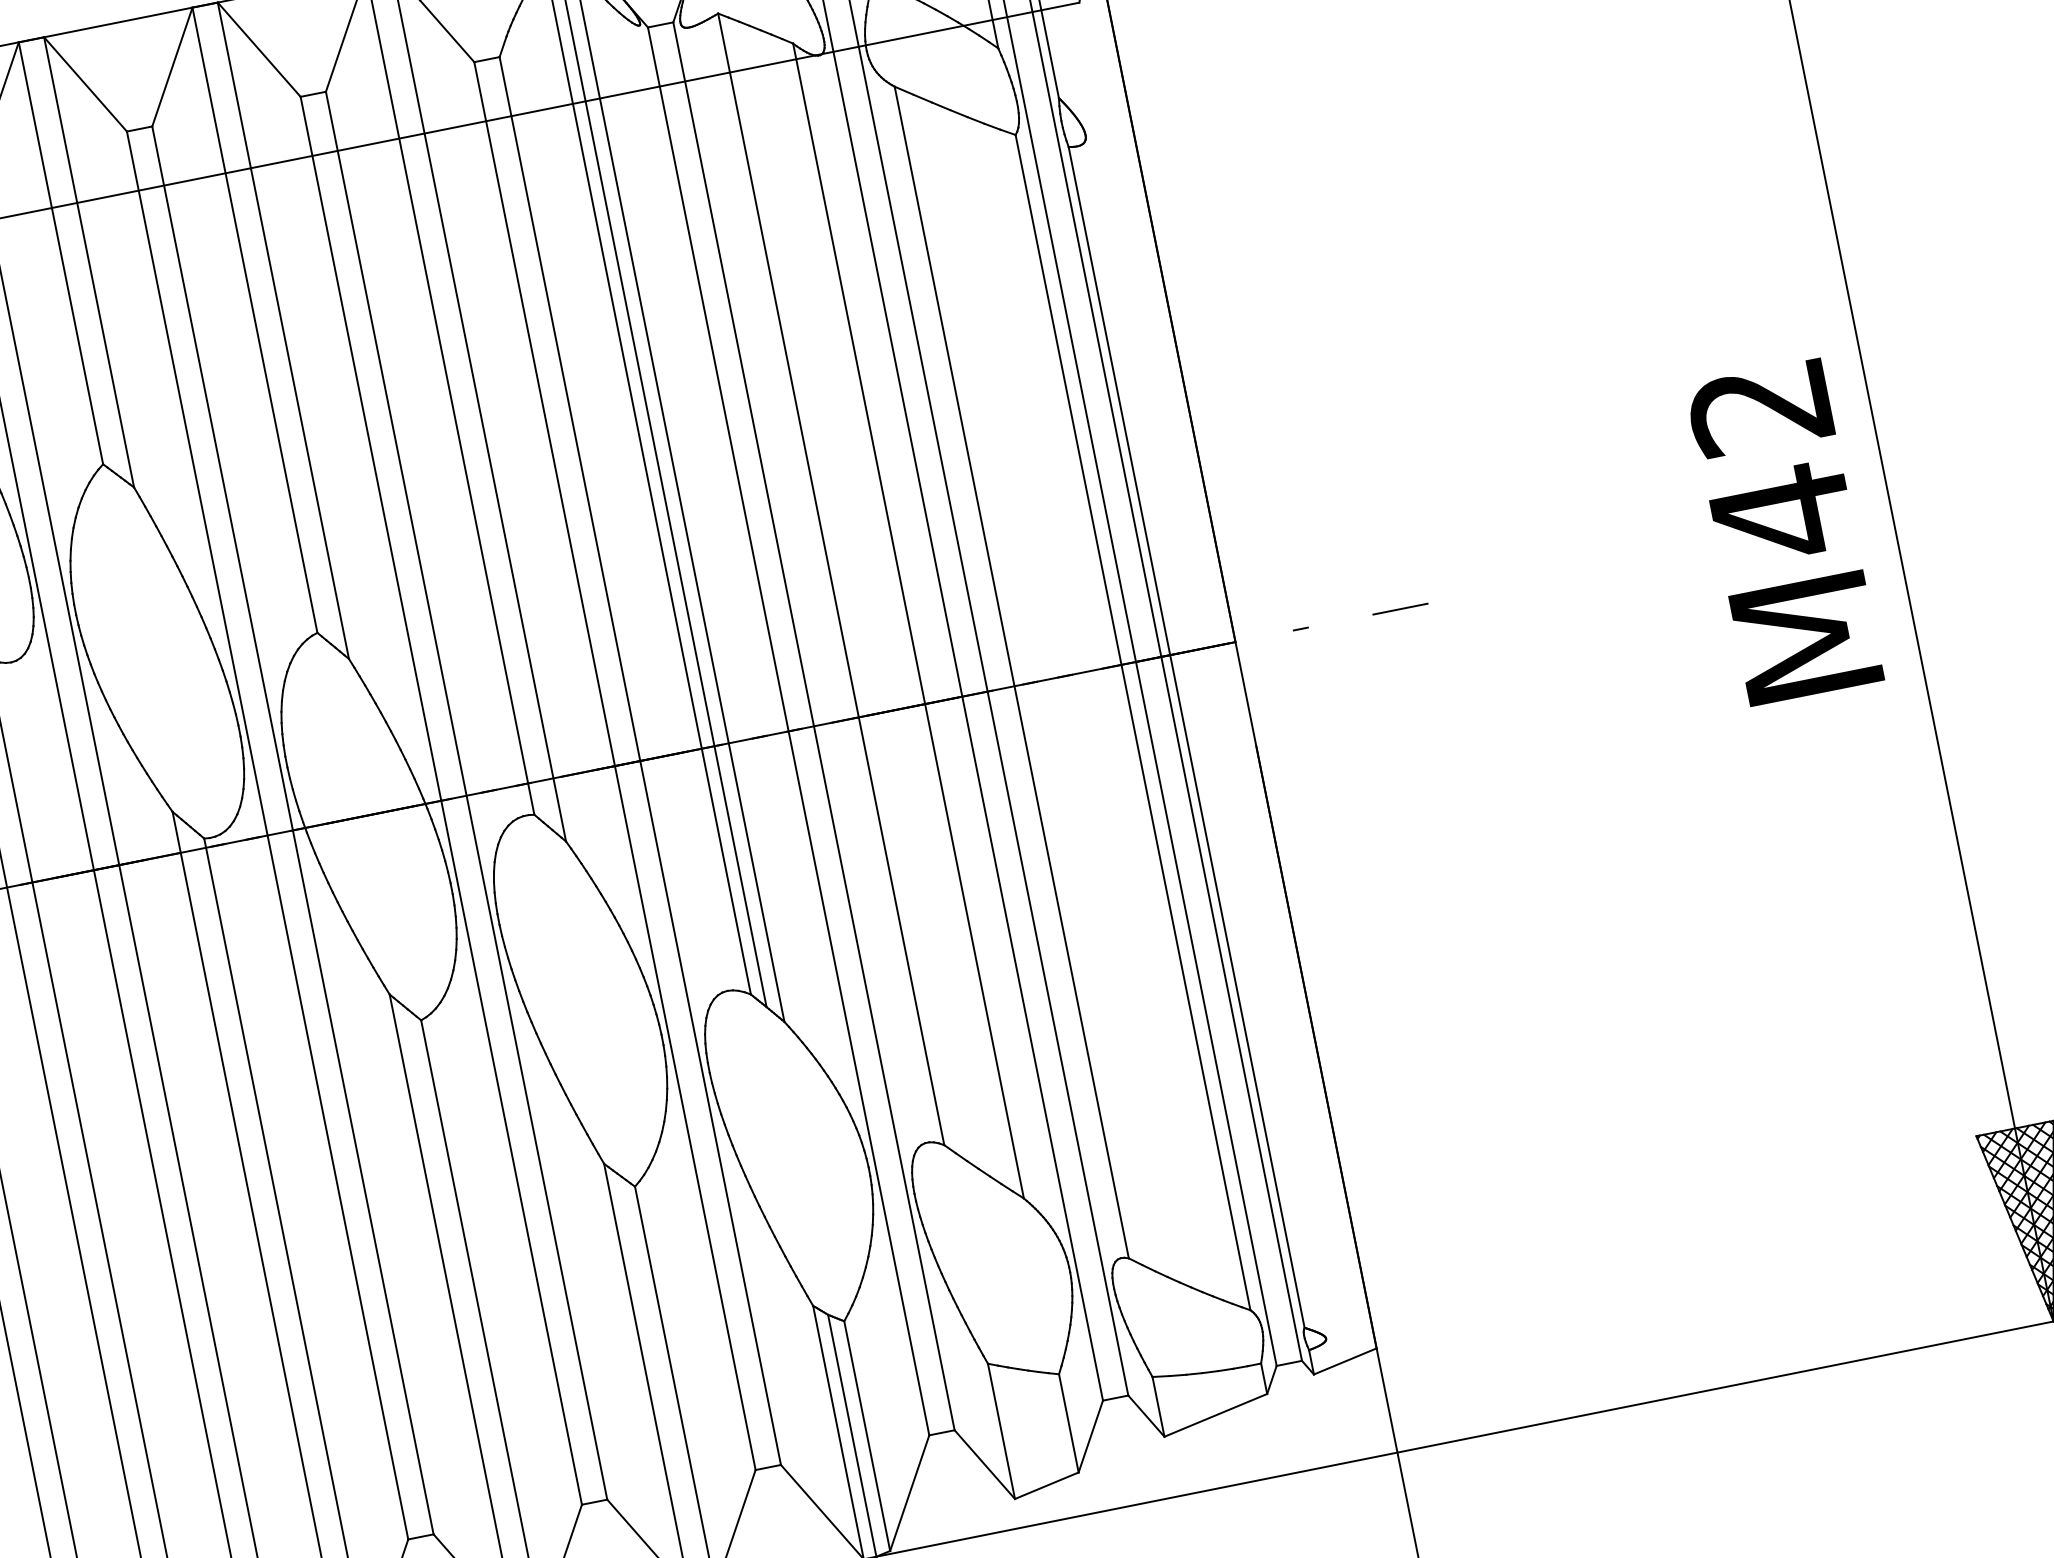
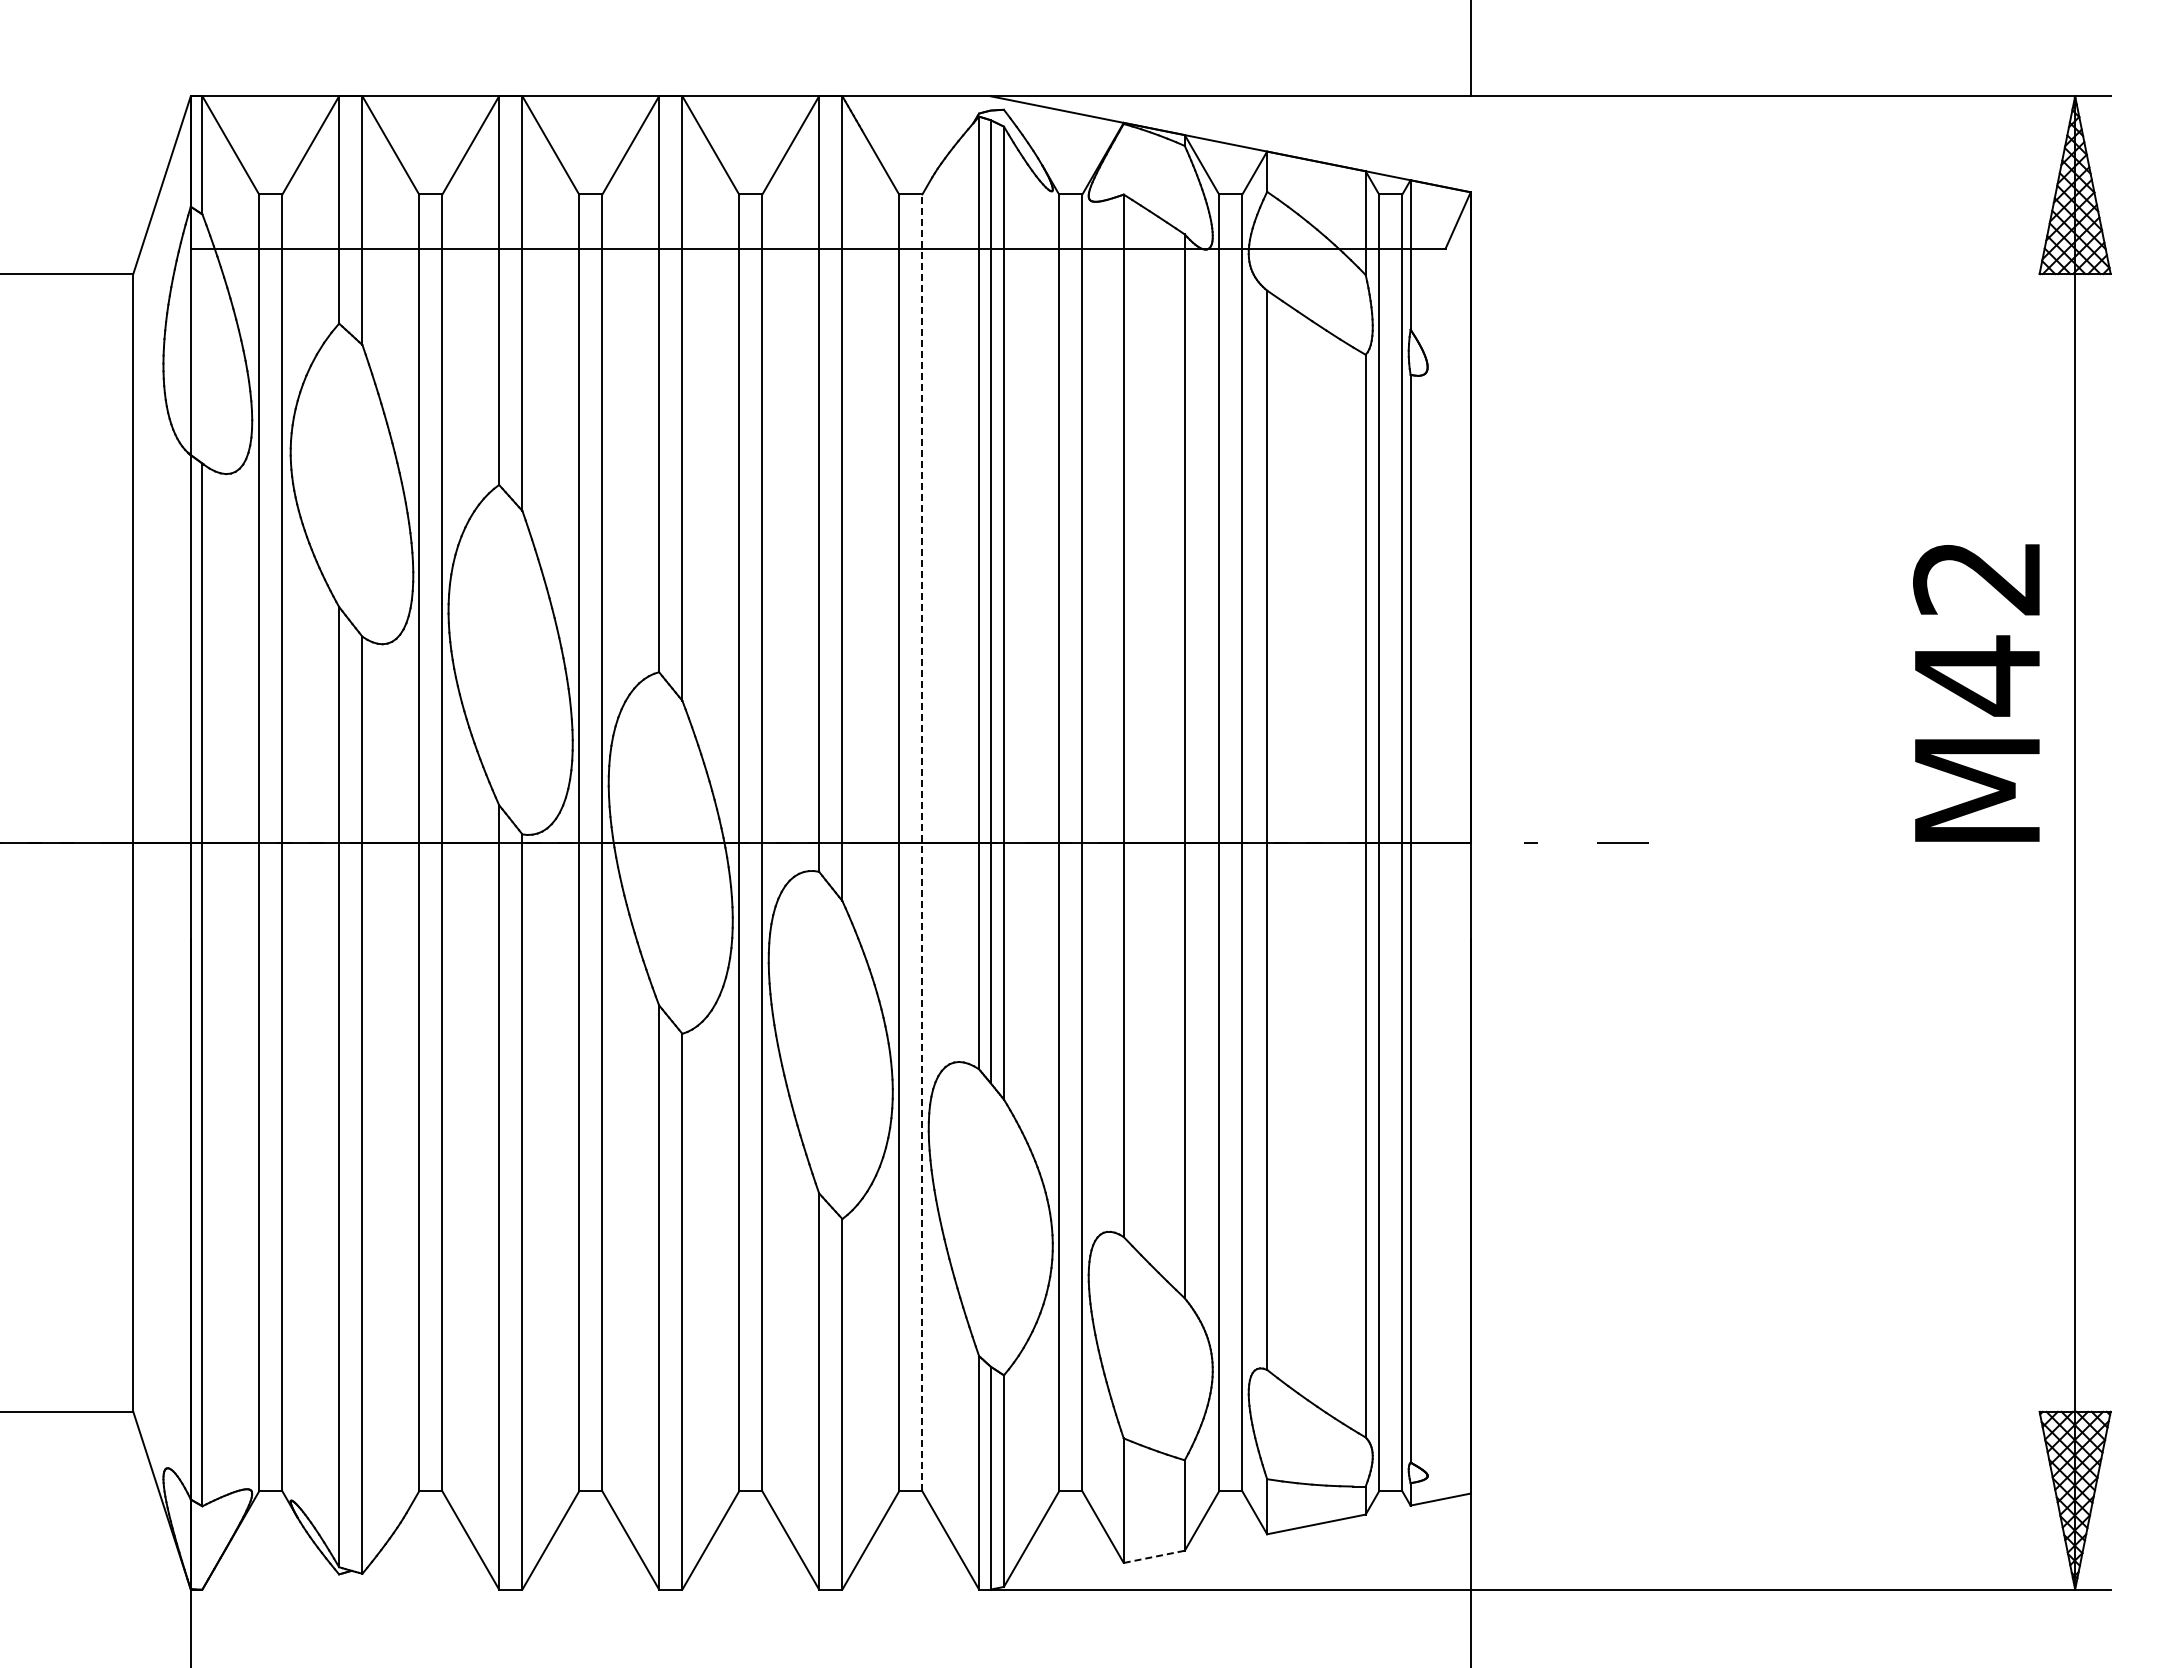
text: (1784, 531) -> (1976, 692), moved
line: (640, 760) -> (922, 842), solid -> dashed
line: (1046, 1485) -> (1154, 1556), solid -> dashed

